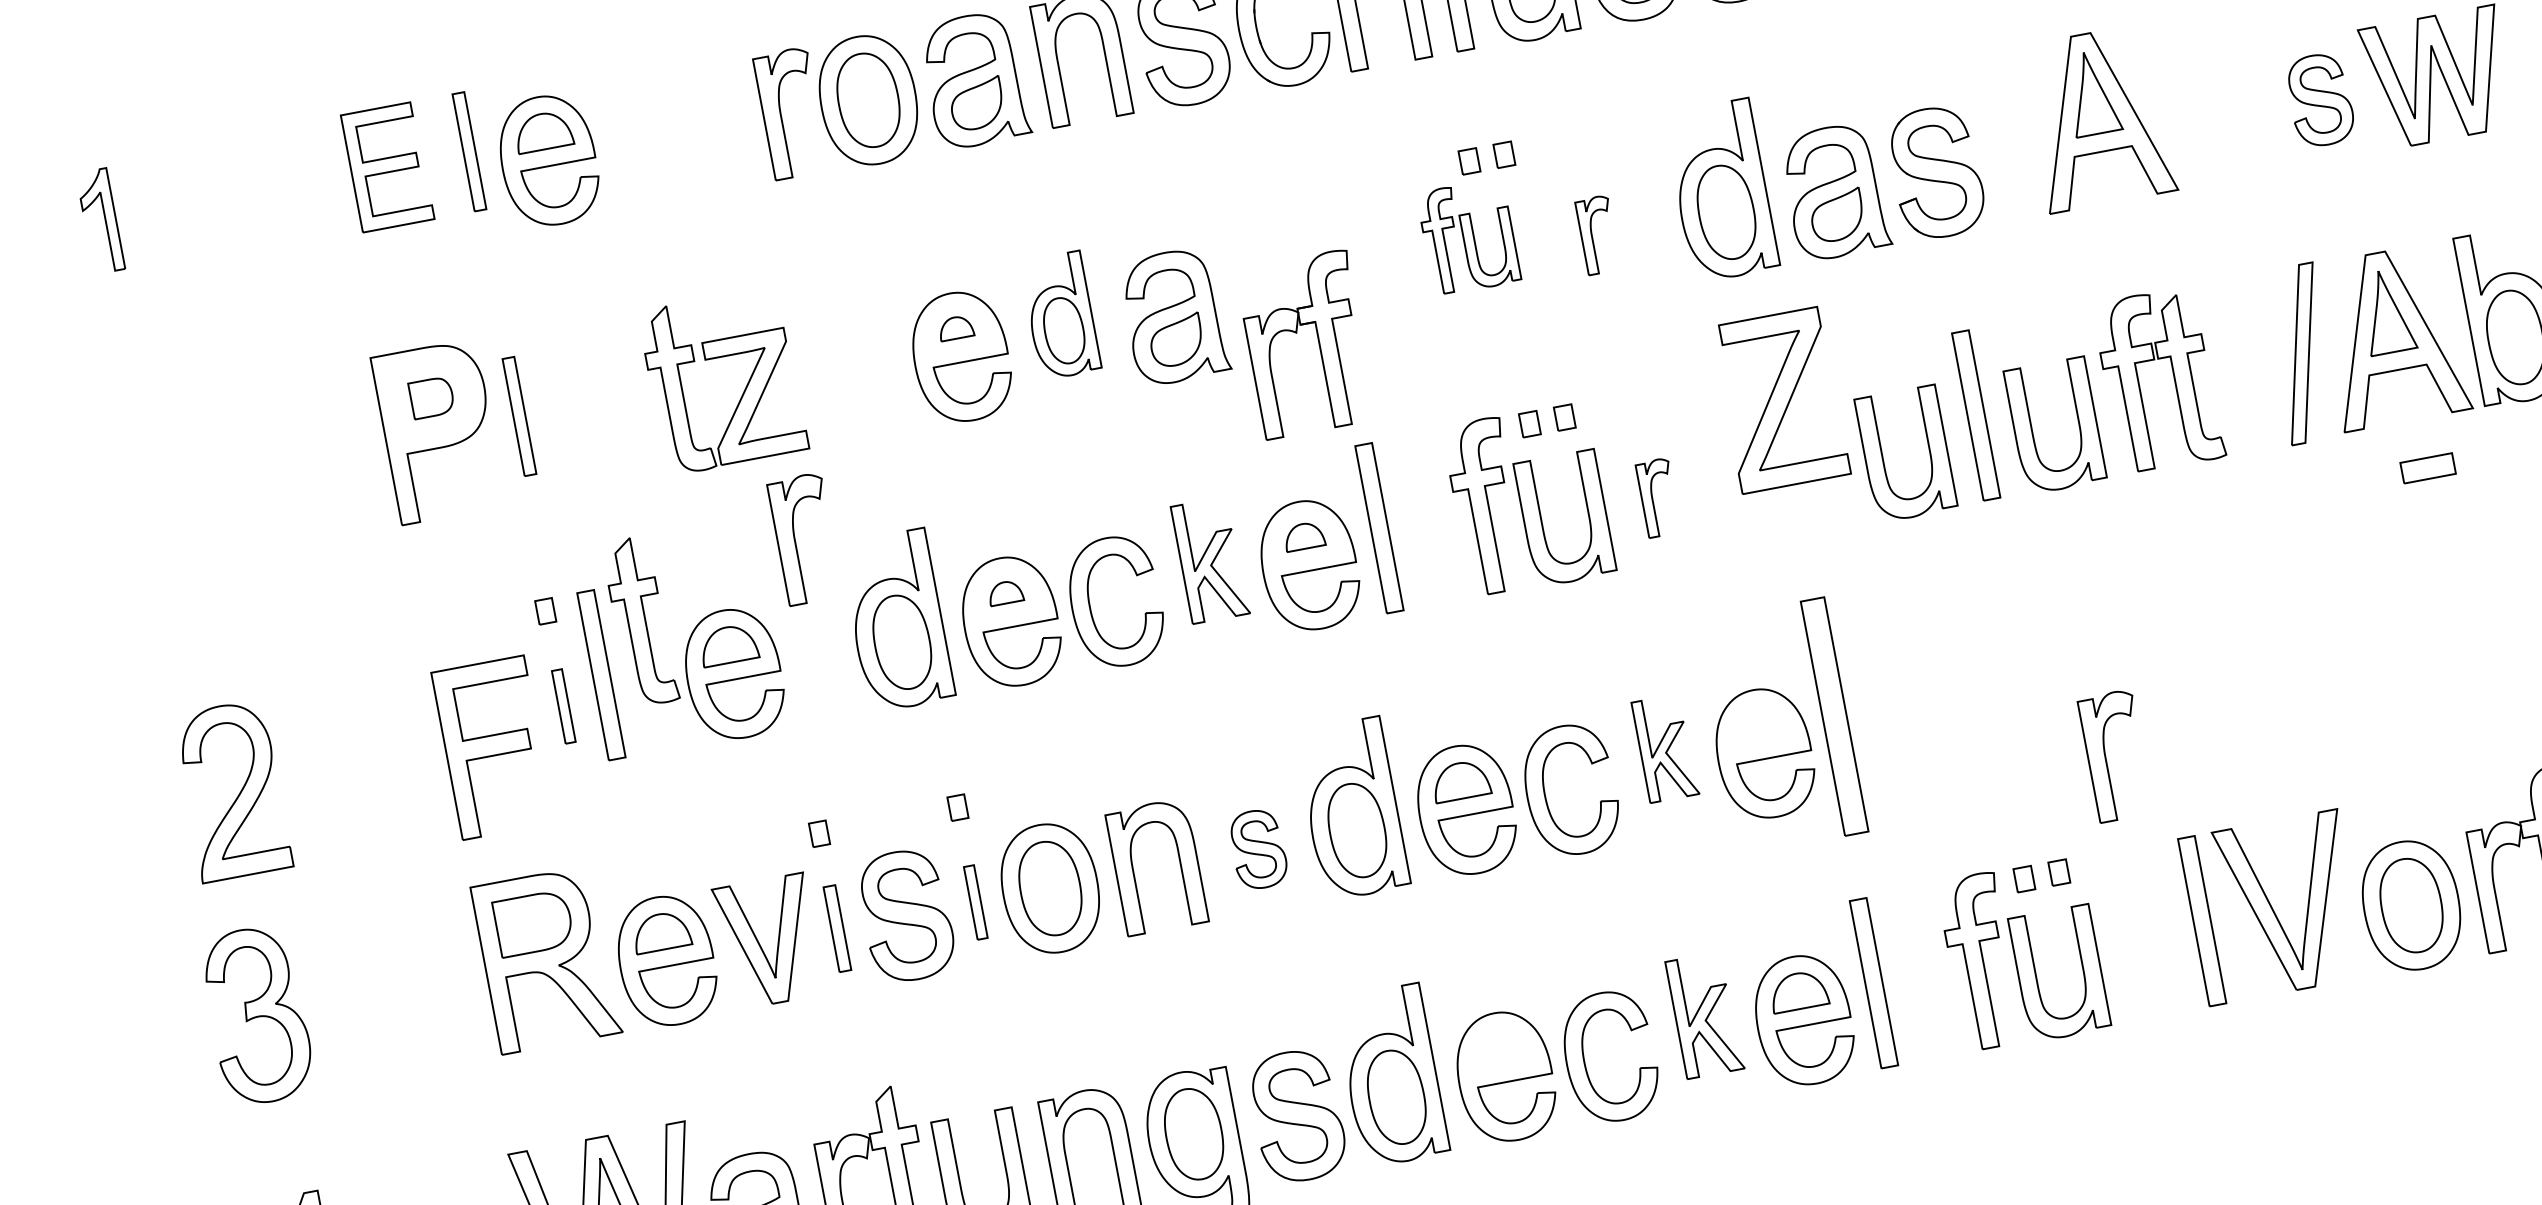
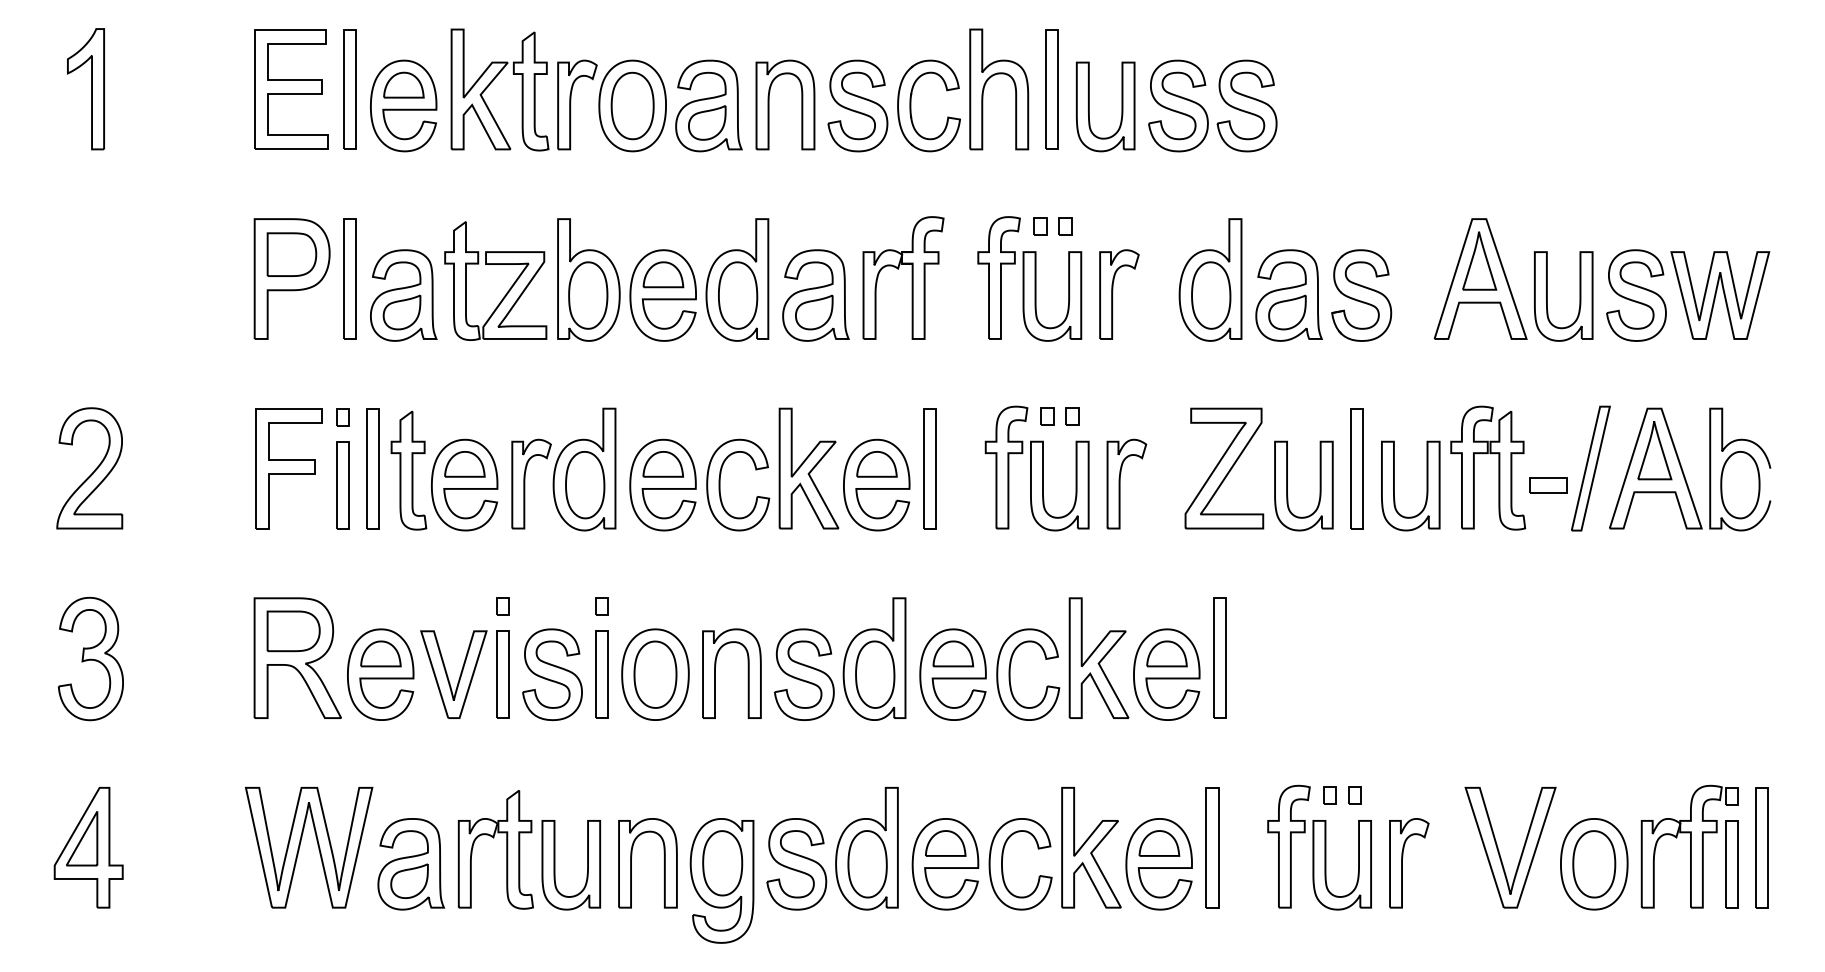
part: (2320, 100) -> (1636, 295), size x1.43
part: (666, 104) -> (492, 82), added
part: (2196, 124) -> (1547, 296), added
part: (468, 151) -> (349, 89), size x1.43
part: (387, 167) -> (291, 89), size x1.43
part: (99, 221) -> (85, 89), size x1.67
part: (1598, 235) -> (1119, 294), size x1.67
part: (1468, 236) -> (1029, 278), size x1.67
part: (1060, 314) -> (737, 279), size x1.43
part: (955, 327) -> (663, 274), size x1.67
part: (1317, 341) -> (911, 277), moved
part: (852, 354) -> (588, 279), added
part: (431, 397) -> (291, 254), size x1.67
part: (1781, 400) -> (1224, 468), moved
part: (518, 415) -> (349, 278), size x1.43
part: (598, 425) -> (403, 295), added
part: (2427, 468) -> (1548, 485), moved
part: (1657, 497) -> (1126, 483), size x1.67
part: (1303, 536) -> (876, 464), size x1.43
part: (804, 538) -> (531, 483), moved
part: (1209, 560) -> (808, 468), size x1.43
part: (1004, 593) -> (662, 464), size x1.67
part: (639, 621) -> (408, 470), moved
part: (563, 706) -> (342, 485), size x1.67
part: (1833, 715) -> (1219, 657), size x0.71
part: (1758, 724) -> (1166, 653), added
part: (492, 747) -> (288, 468), moved
part: (1664, 747) -> (1098, 657), size x1.67
part: (2106, 758) -> (1402, 863), moved
part: (232, 791) -> (89, 468), moved
part: (1258, 848) -> (804, 674), size x1.67
part: (974, 902) -> (601, 674), size x1.67
part: (2202, 920) -> (1447, 847), removed
part: (836, 928) -> (502, 674), size x1.43
part: (1704, 1014) -> (1091, 847), size x1.43
part: (1499, 1047) -> (945, 843), added

